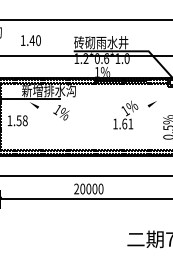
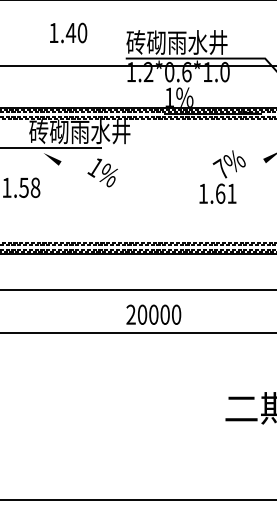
text: (30, 40) -> (67, 32), moved
text: (49, 90) -> (80, 131), 新增排水沟 -> 砖砌雨水井
text: (124, 110) -> (220, 168), 1% -> 7%

